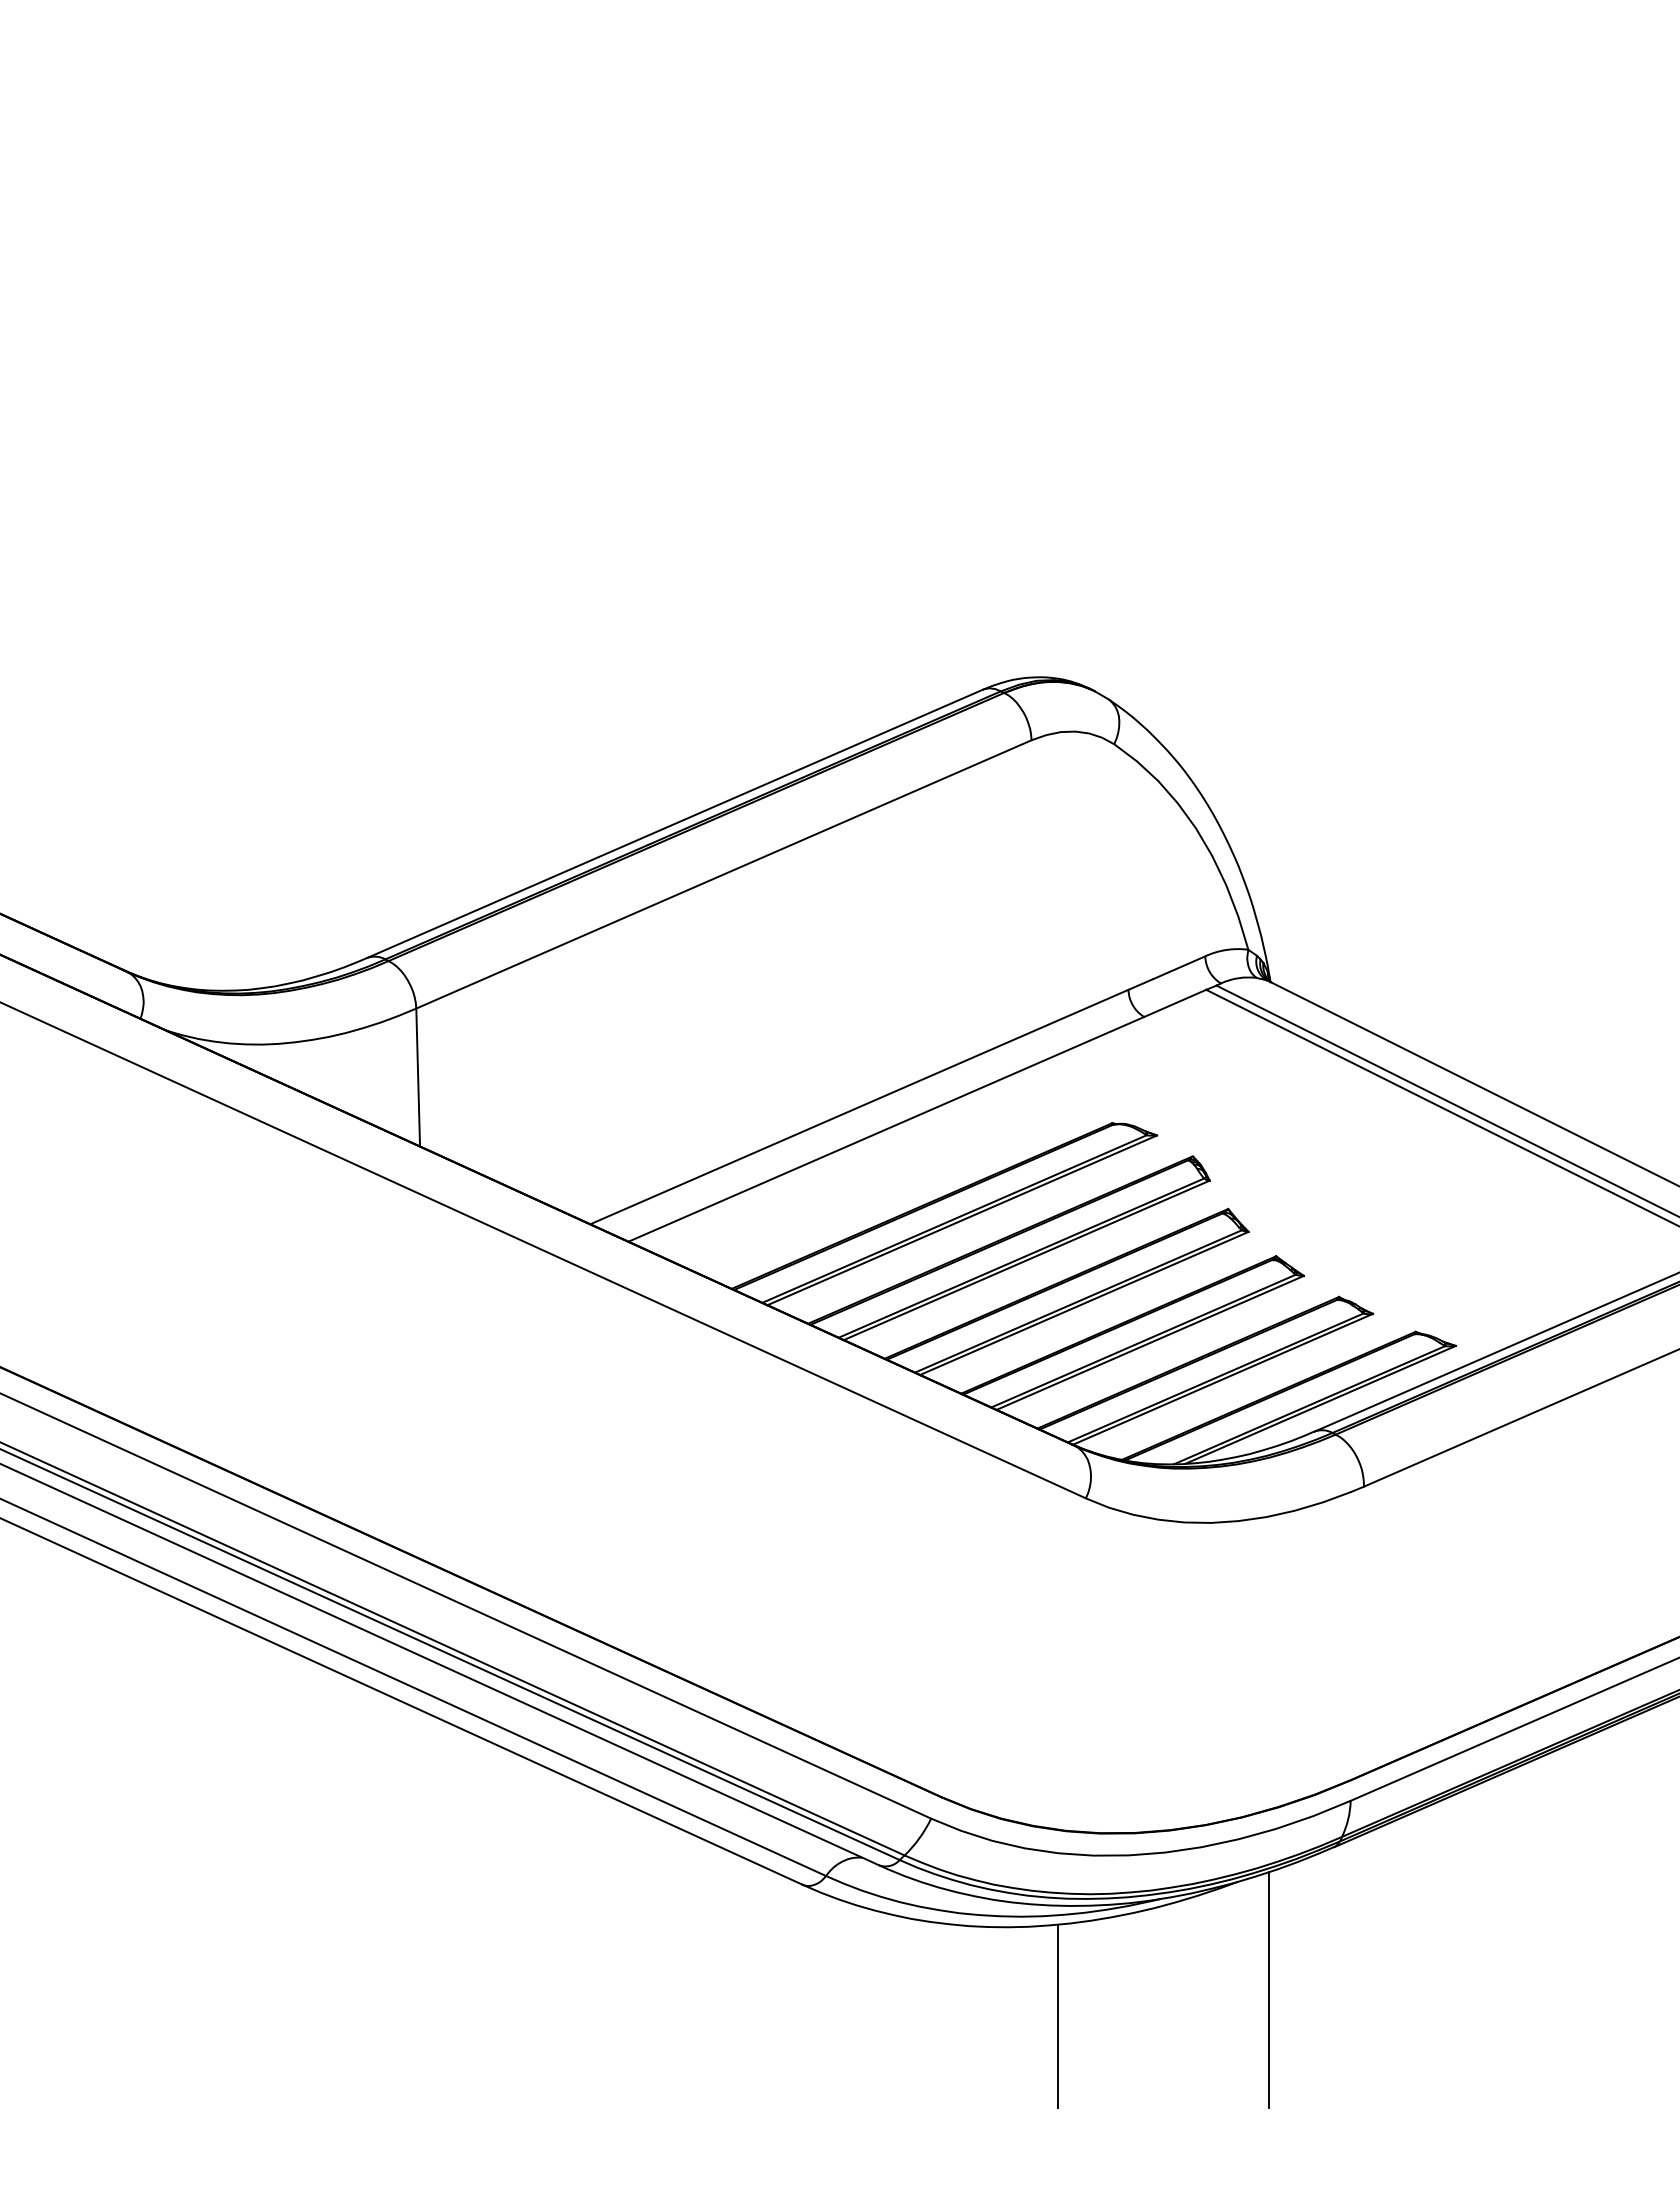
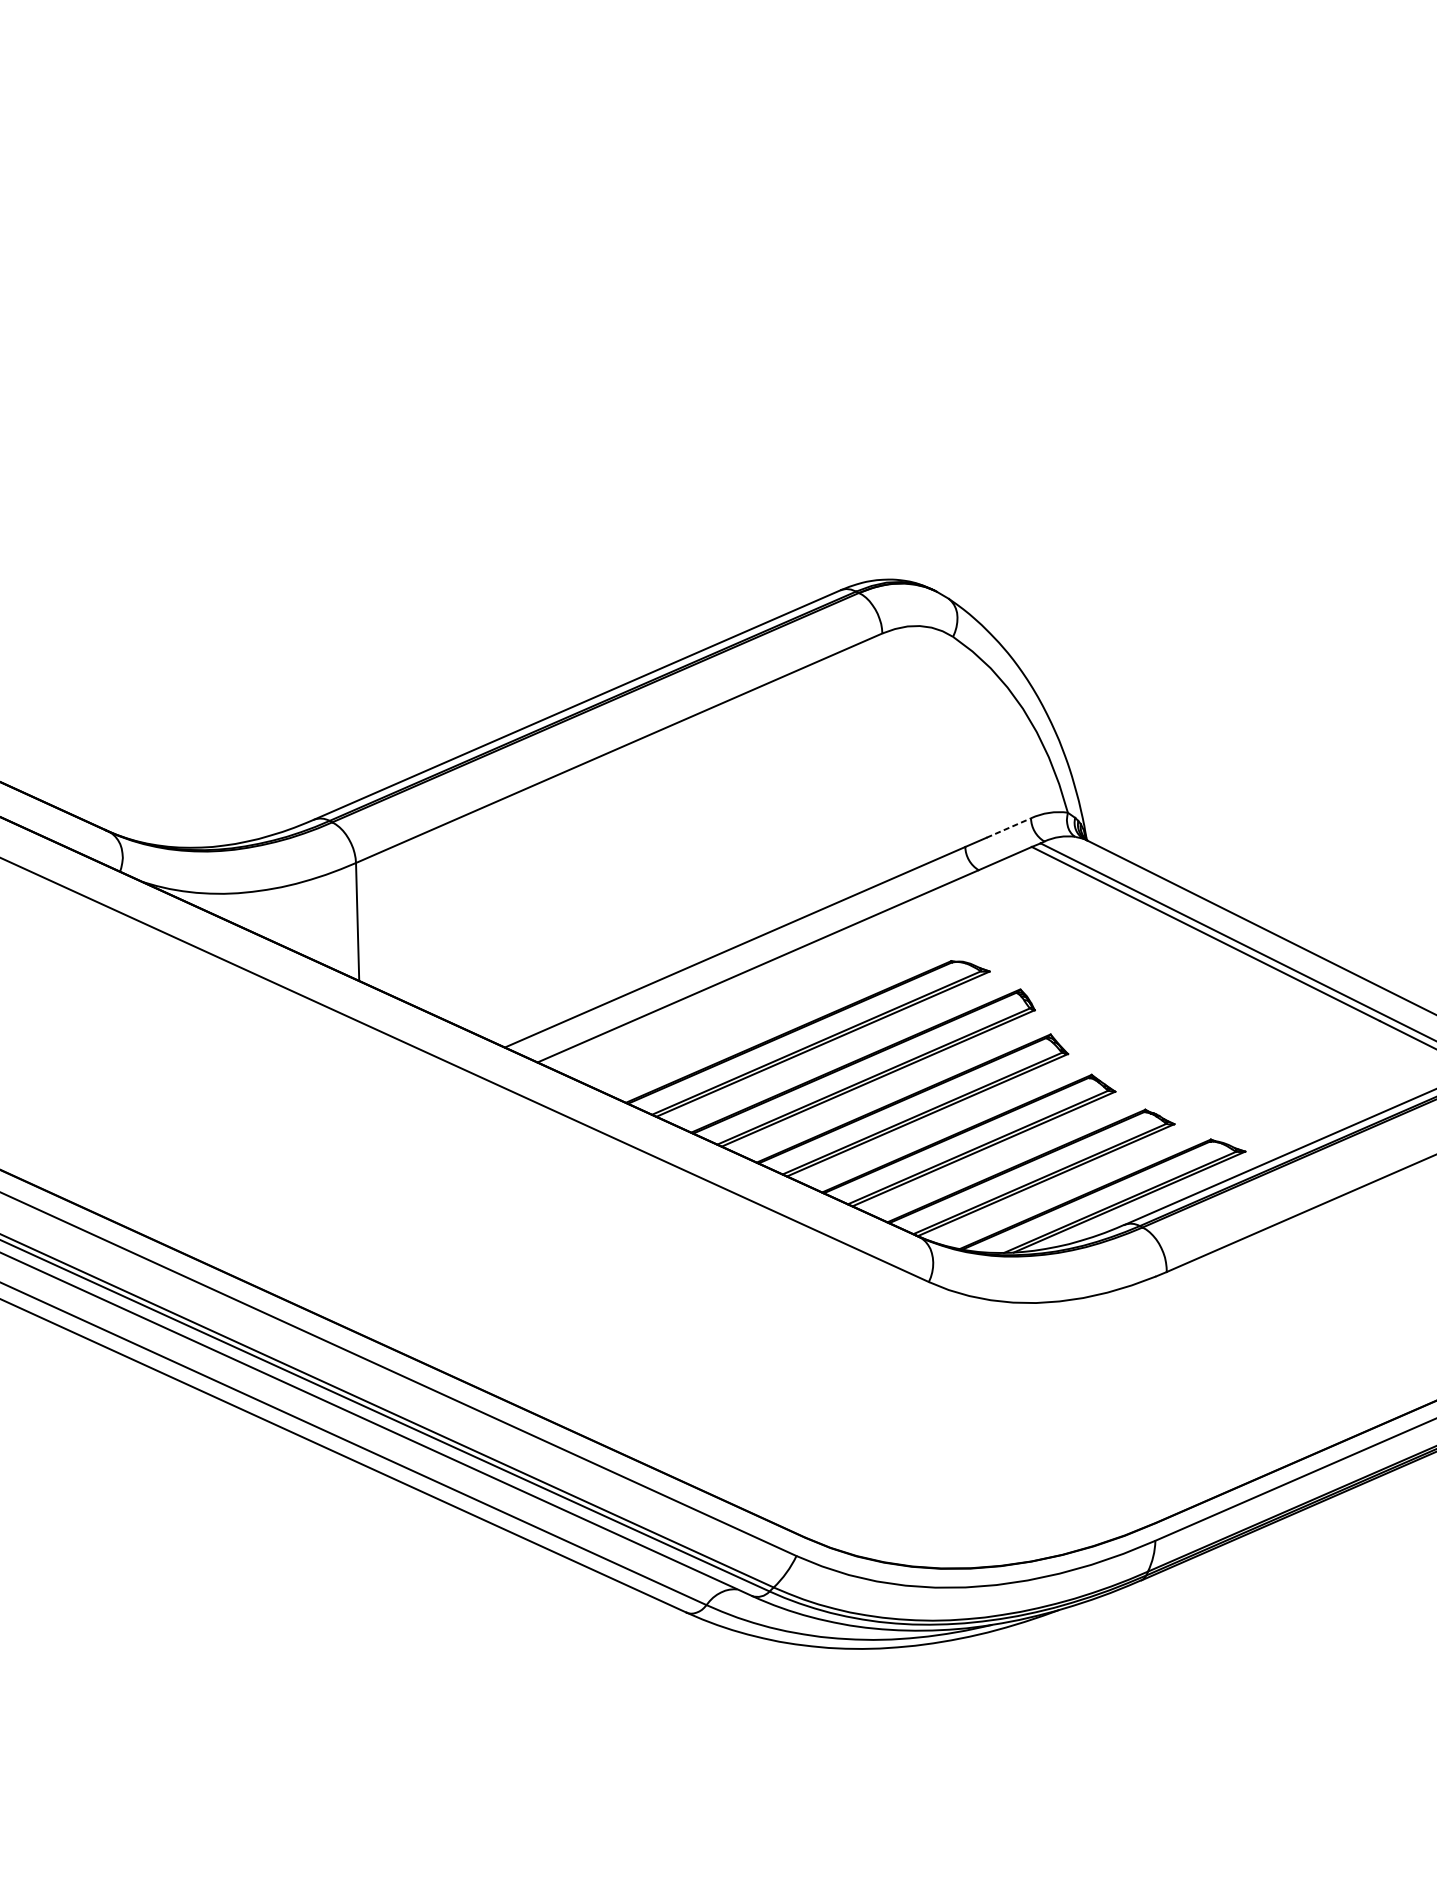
line: (1179, 967) -> (1008, 827), solid -> dashed
line: (1268, 1990) -> (1085, 1703), removed
line: (1058, 2016) -> (905, 1725), removed

